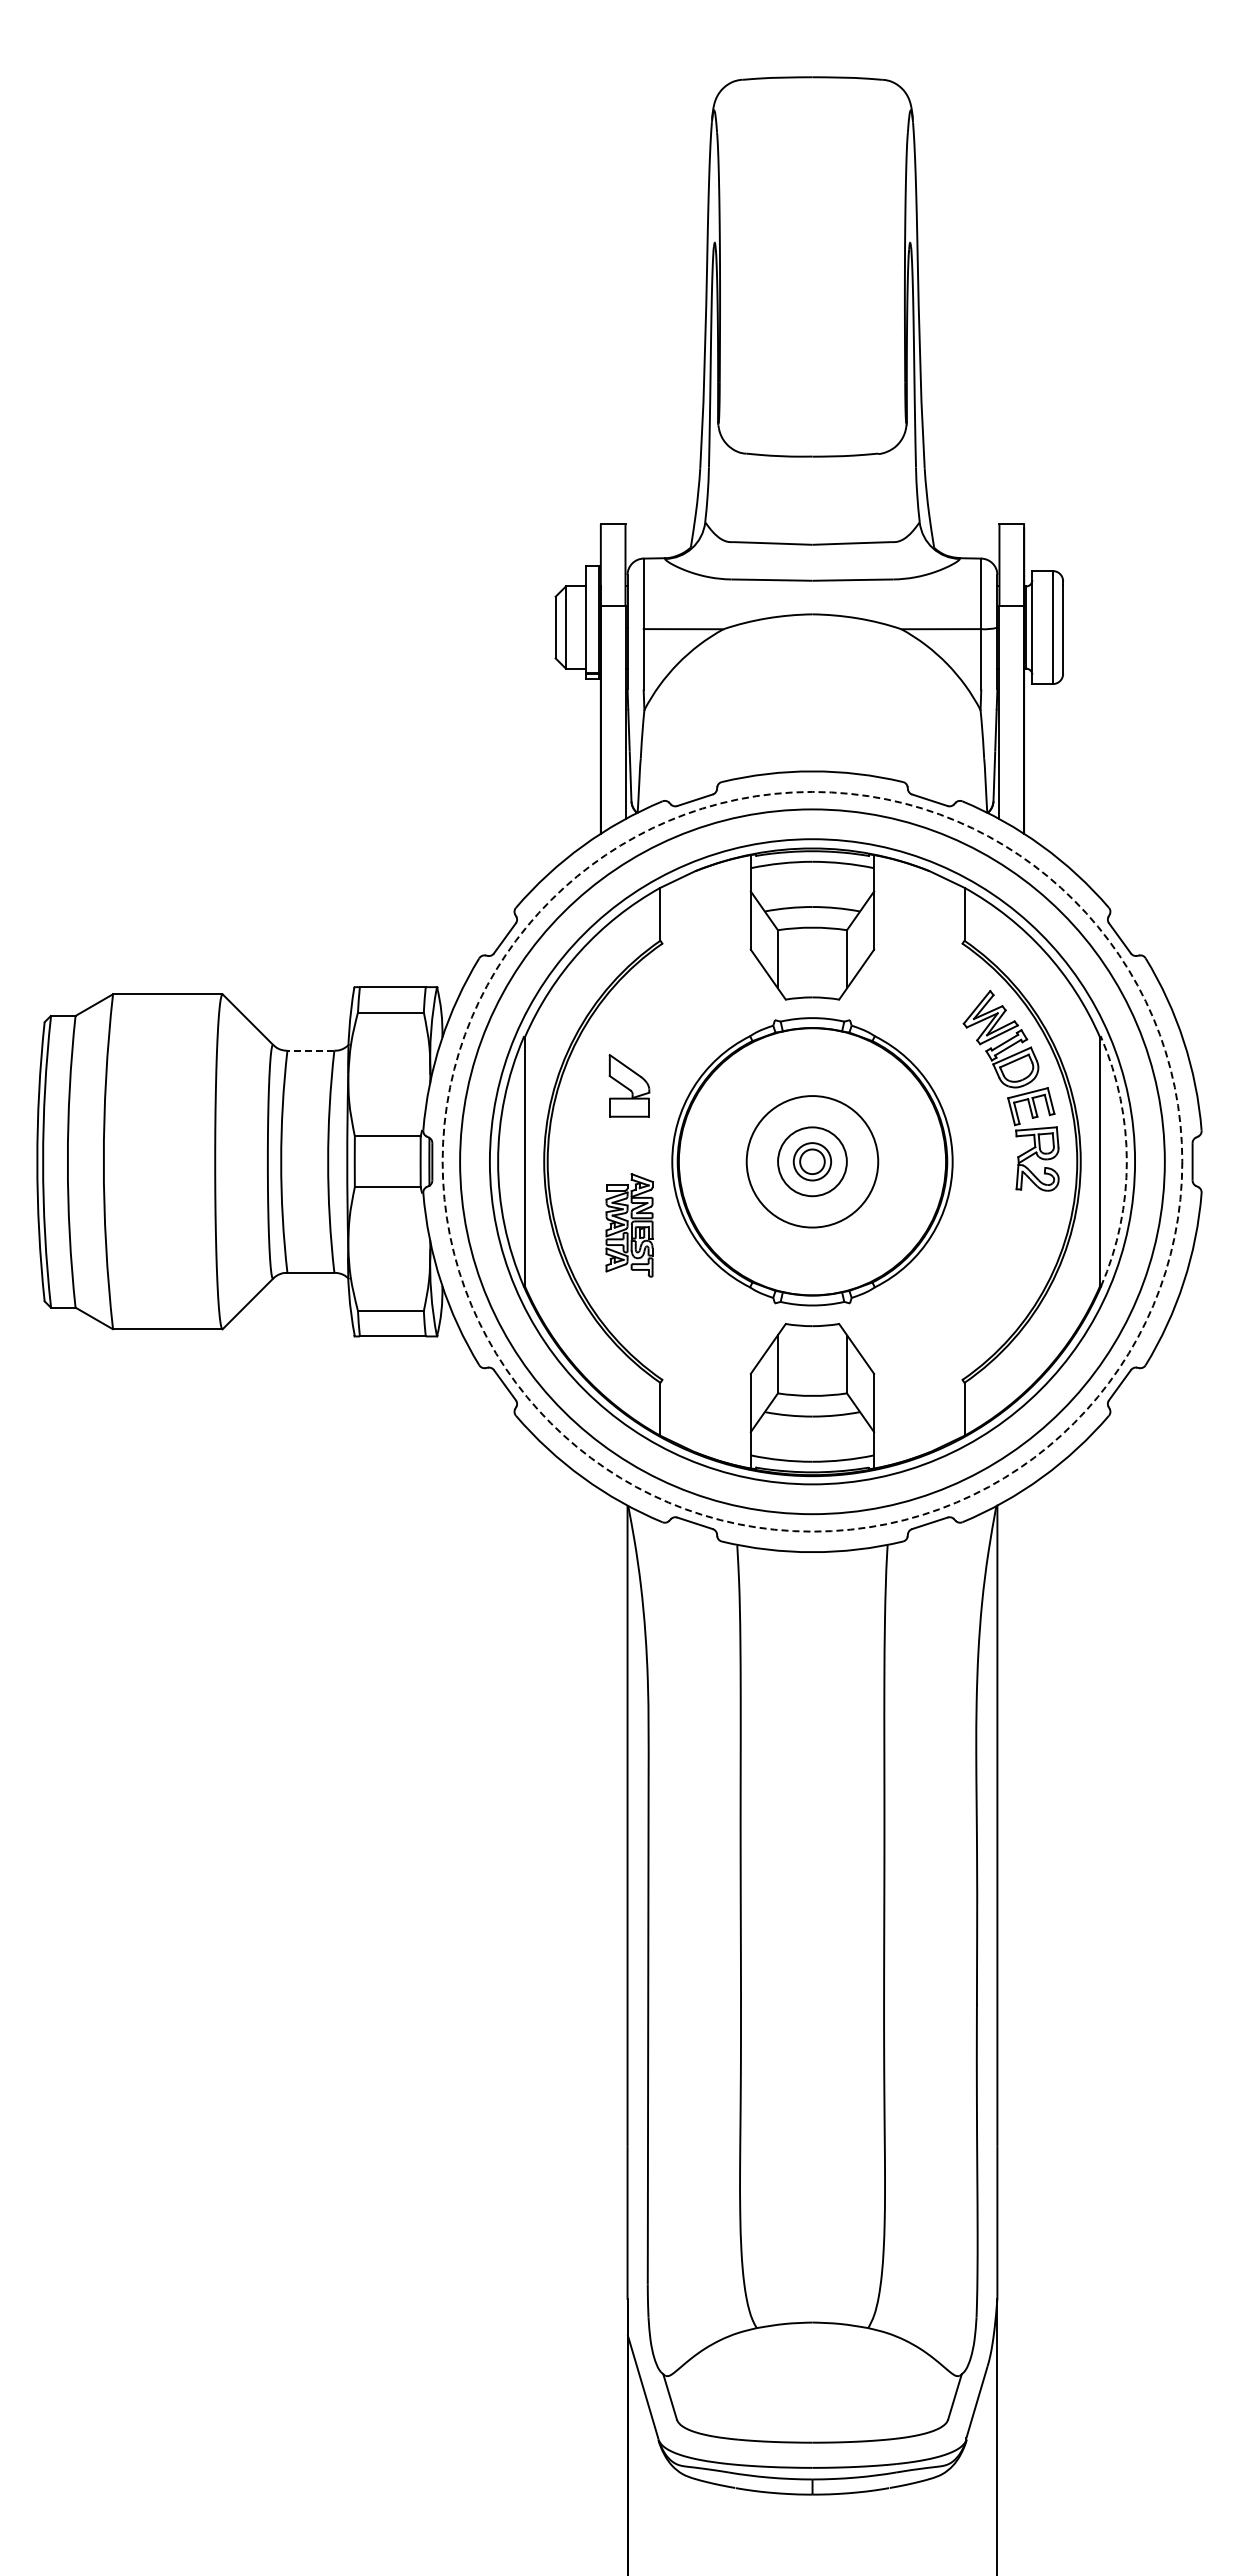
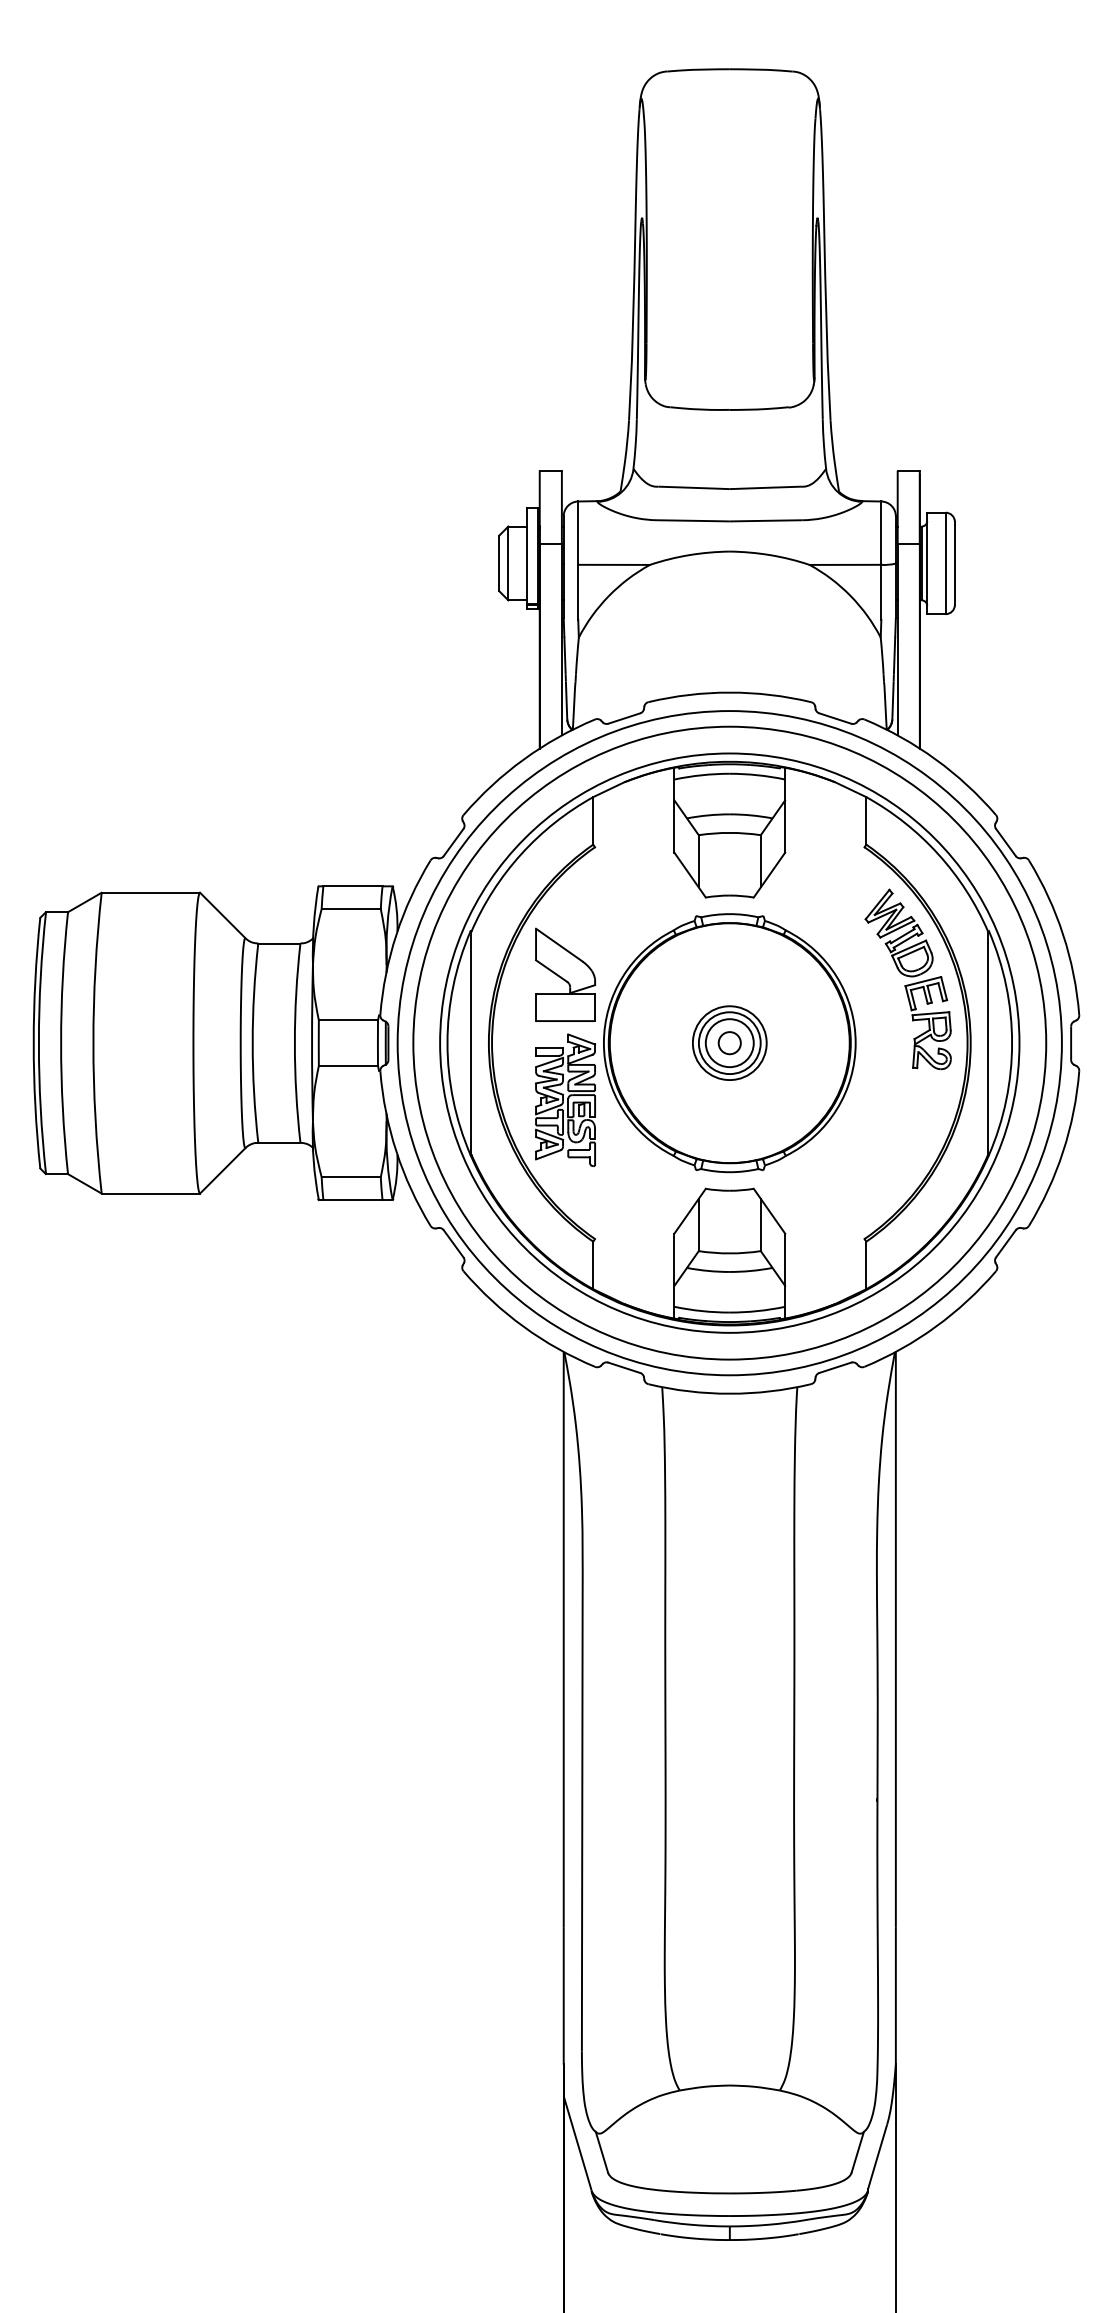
line: (310, 1050) -> (279, 943), dashed -> solid
part: (629, 1085) -> (565, 974), size x1.67
circle: (812, 1161) -> (729, 1042), dashed -> solid
circle: (812, 1161) -> (729, 1042), size x0.62
circle: (812, 1161) -> (729, 1042), size x1.43
arc: (1126, 1161) -> (1011, 1042), dashed -> solid
part: (629, 1225) -> (565, 1100), size x1.43

